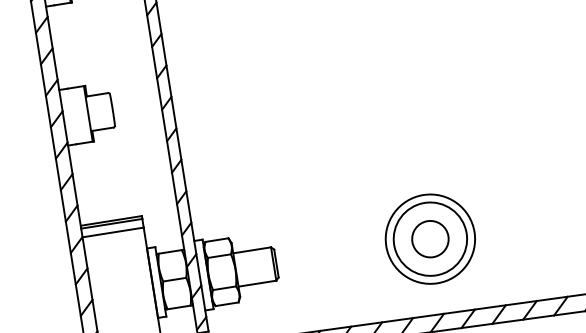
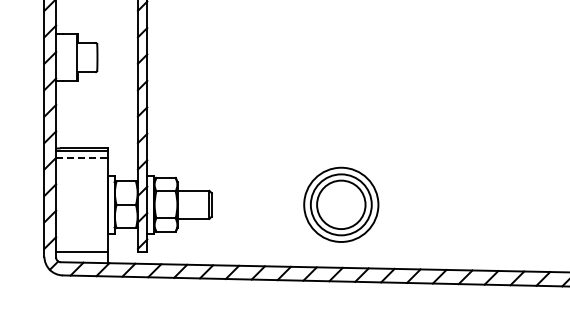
line: (112, 232) -> (81, 158), solid -> dashed
circle: (430, 238) -> (341, 204), size x1.6

